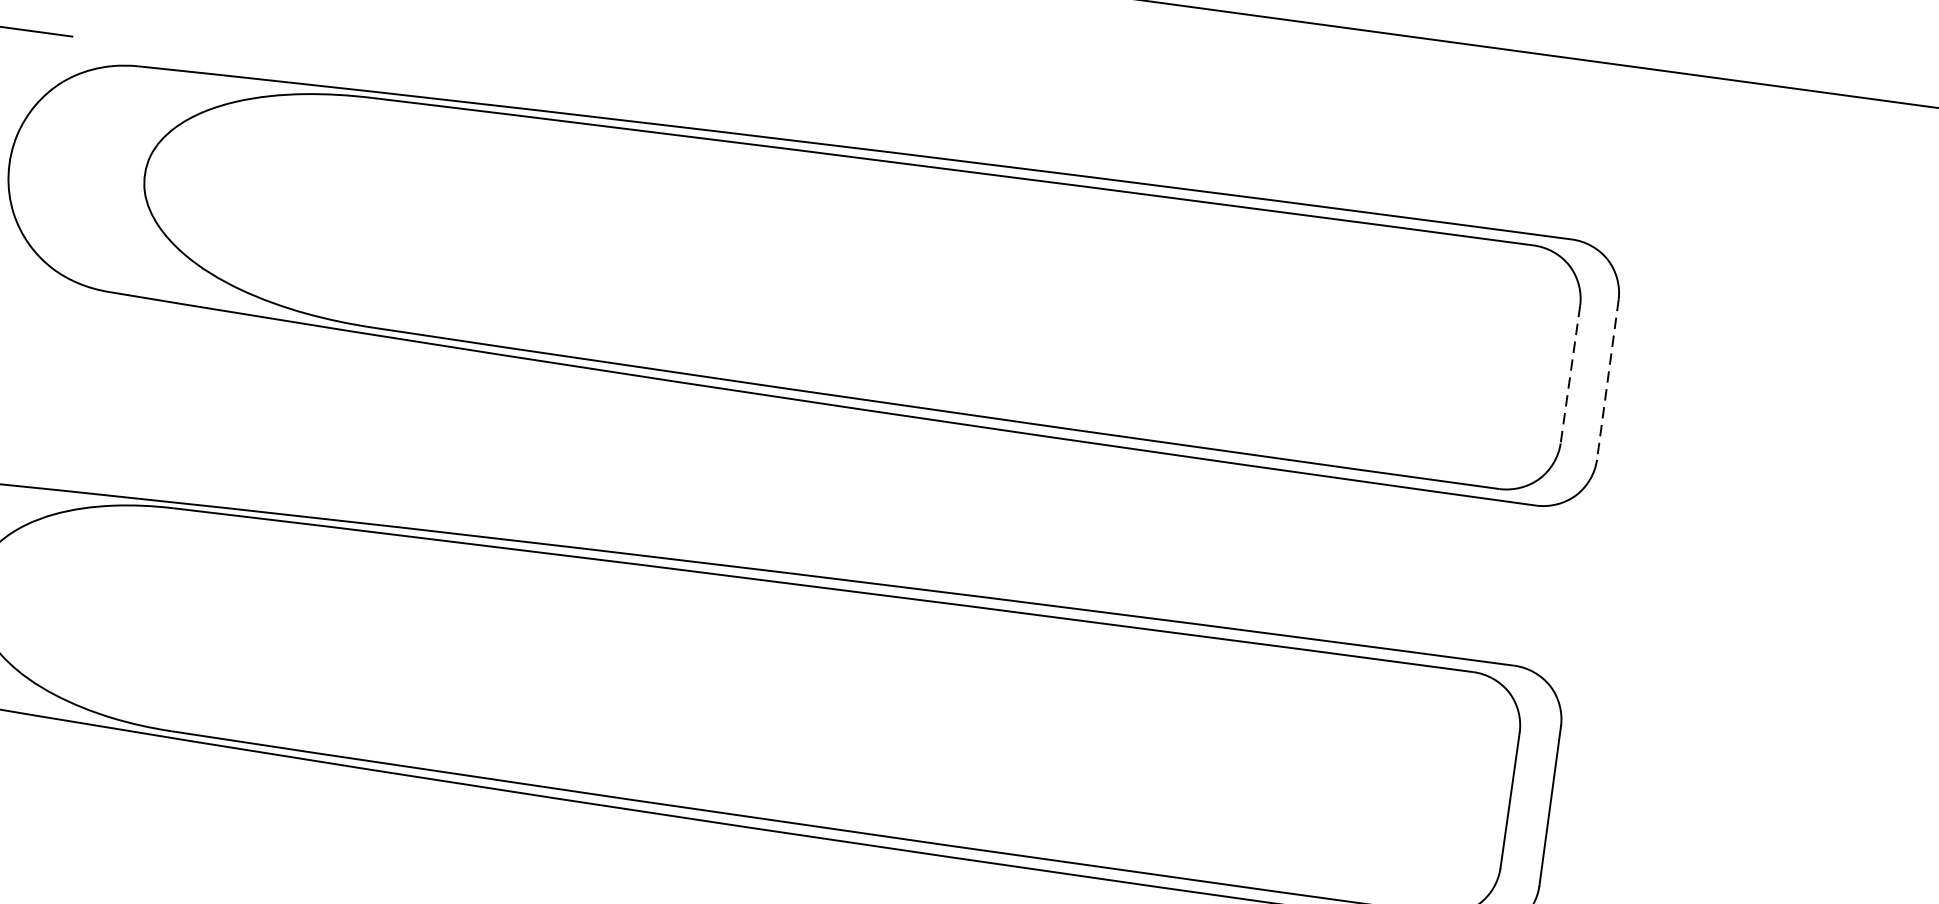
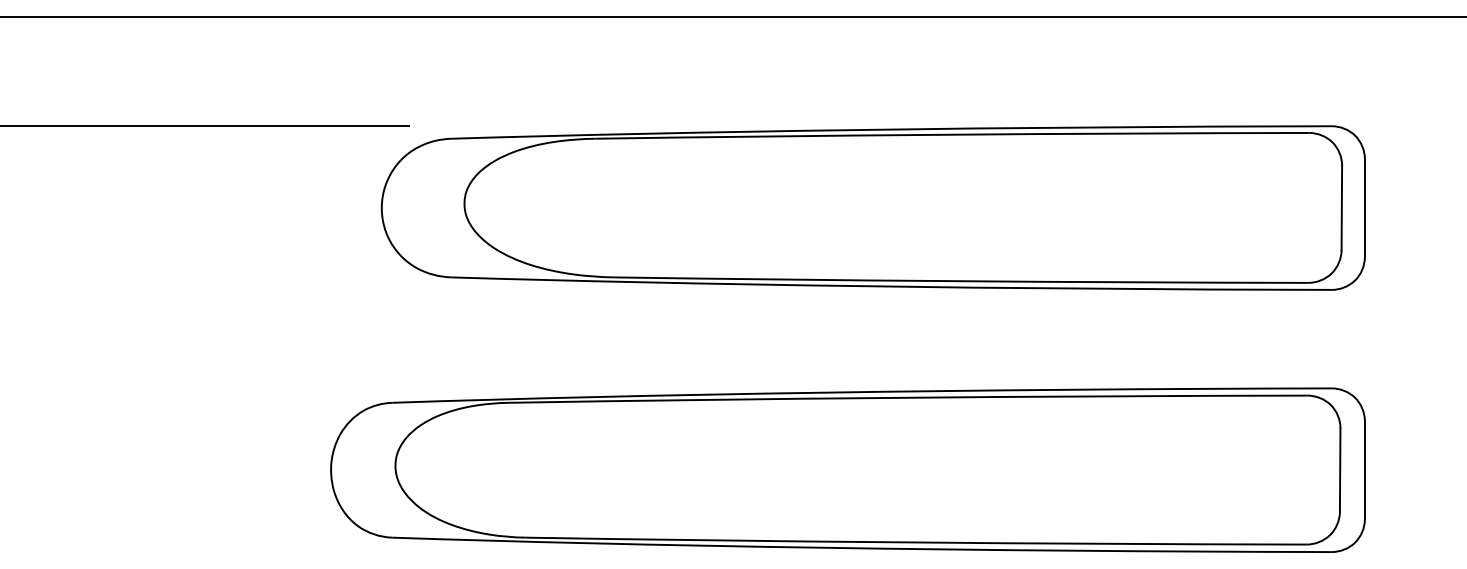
line: (1569, 375) -> (1341, 208), dashed -> solid
line: (1607, 380) -> (1364, 208), dashed -> solid

